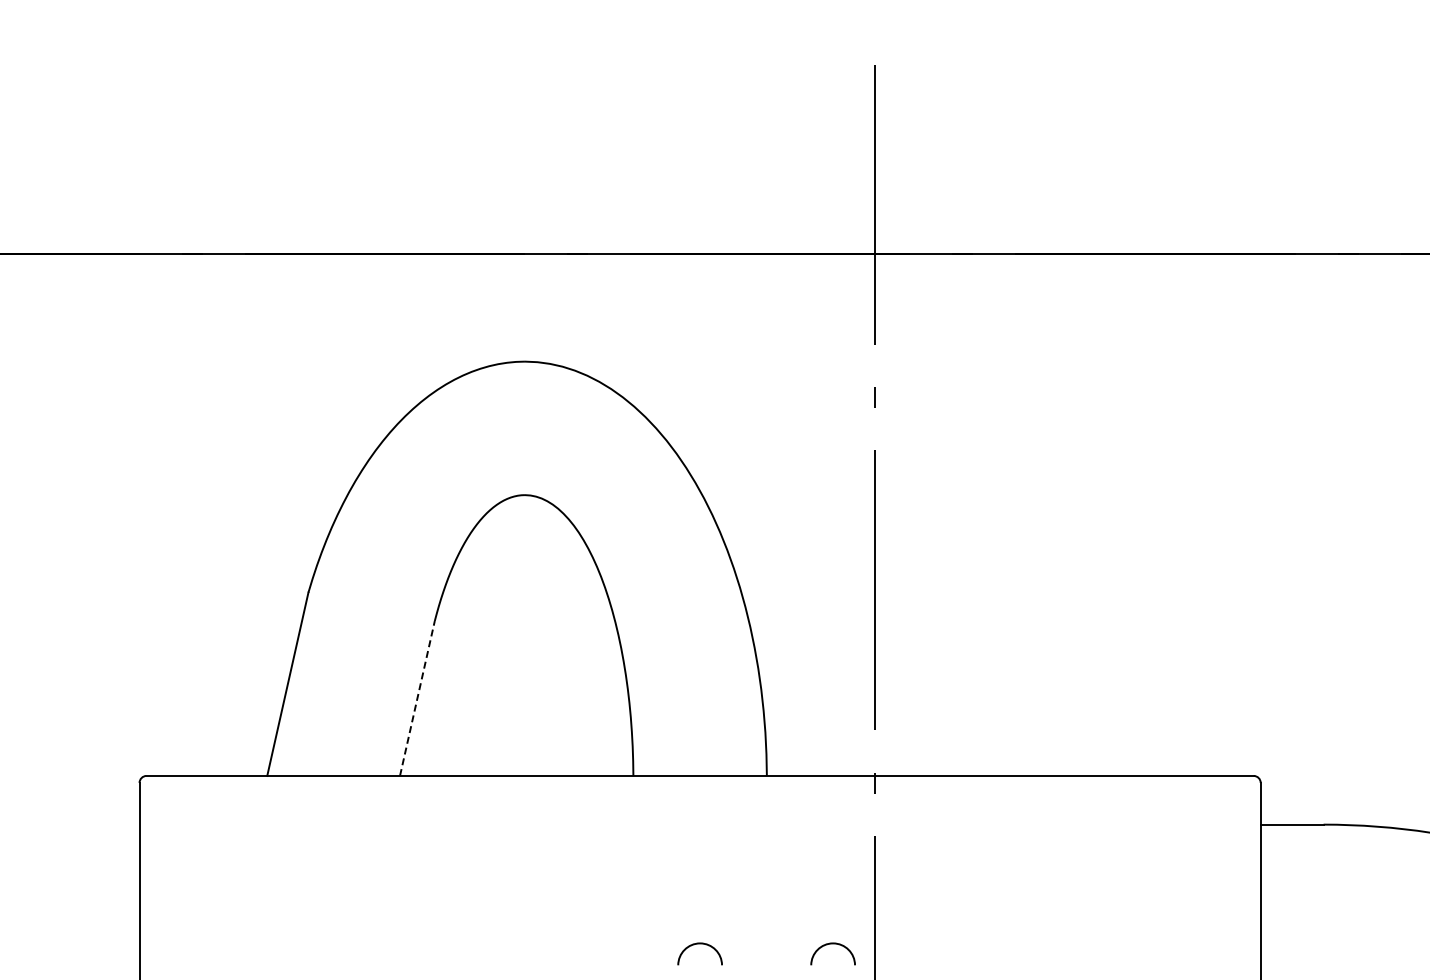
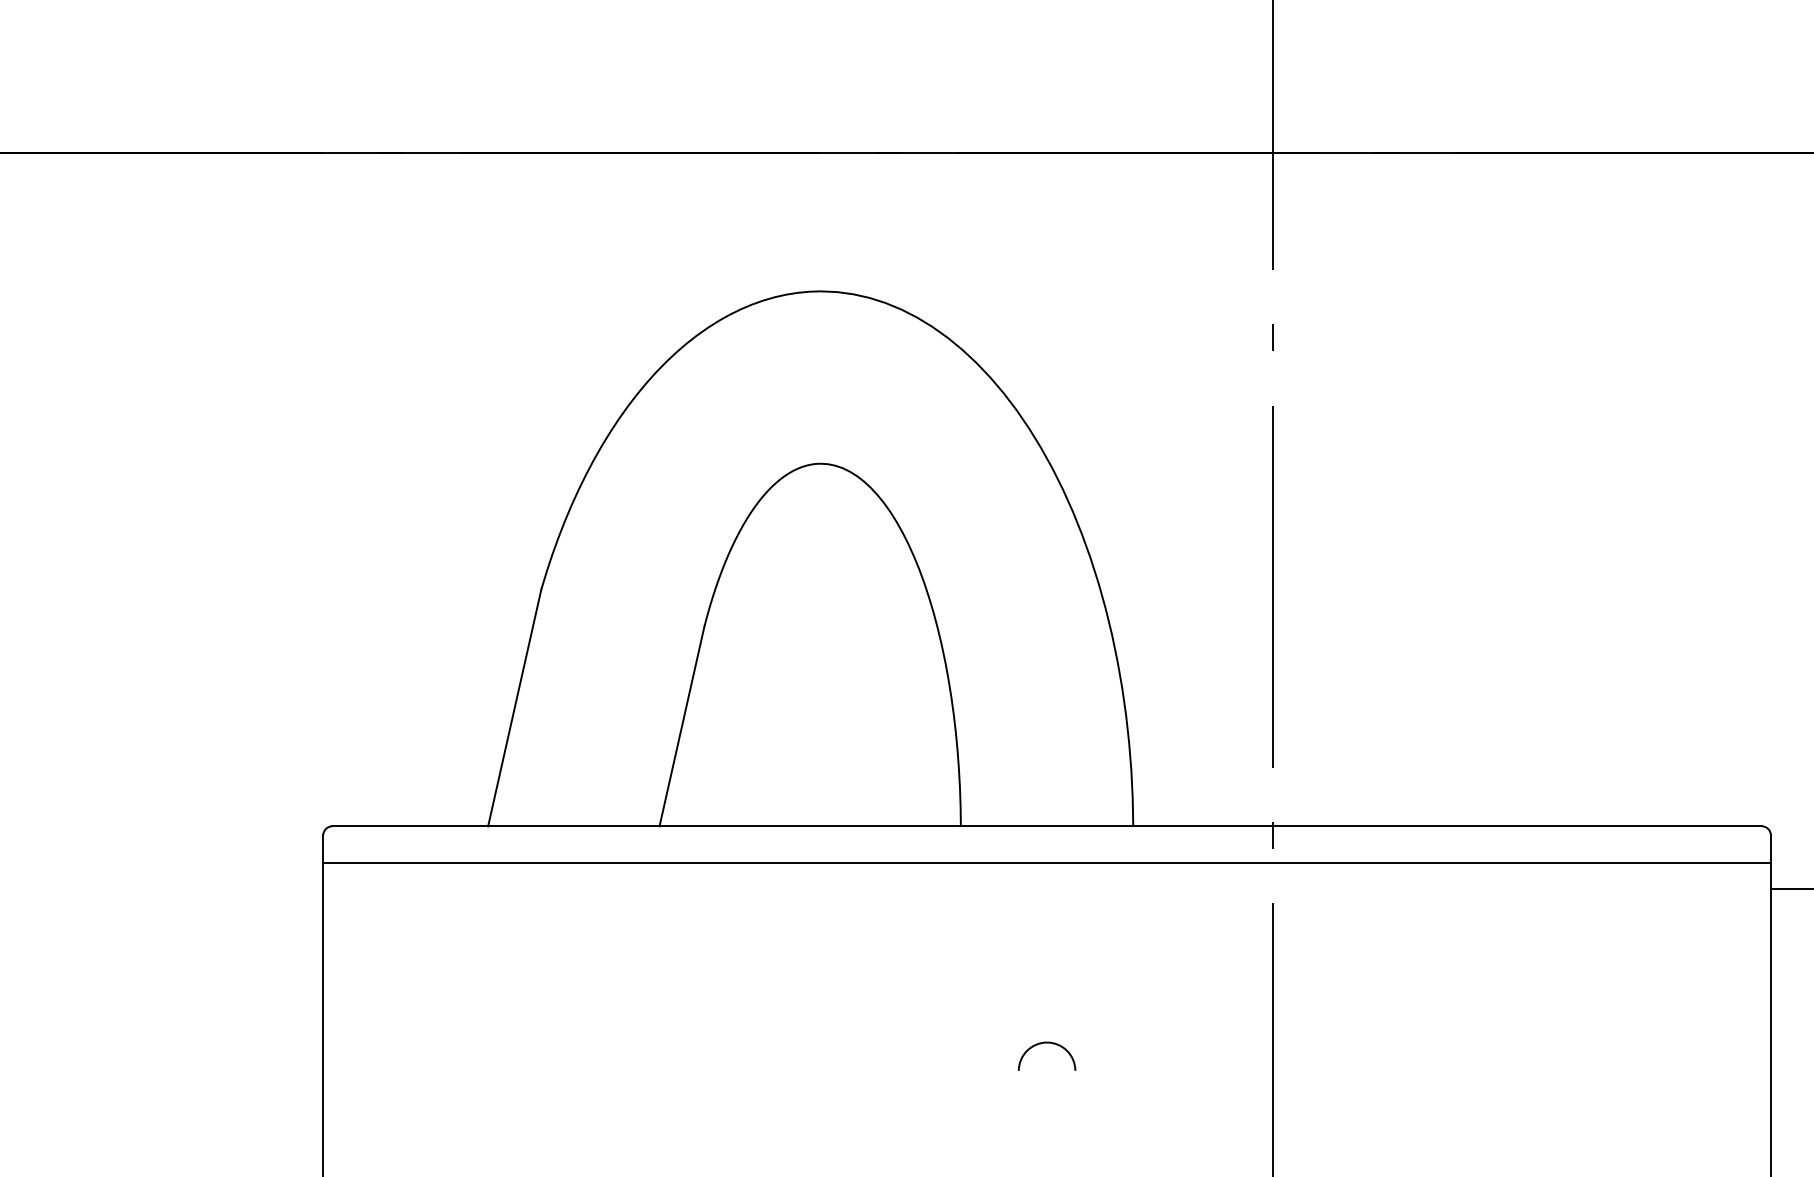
line: (417, 698) -> (682, 726), dashed -> solid
line: (699, 803) -> (1046, 861), added
arc: (832, 944) -> (1217, 1043), removed

